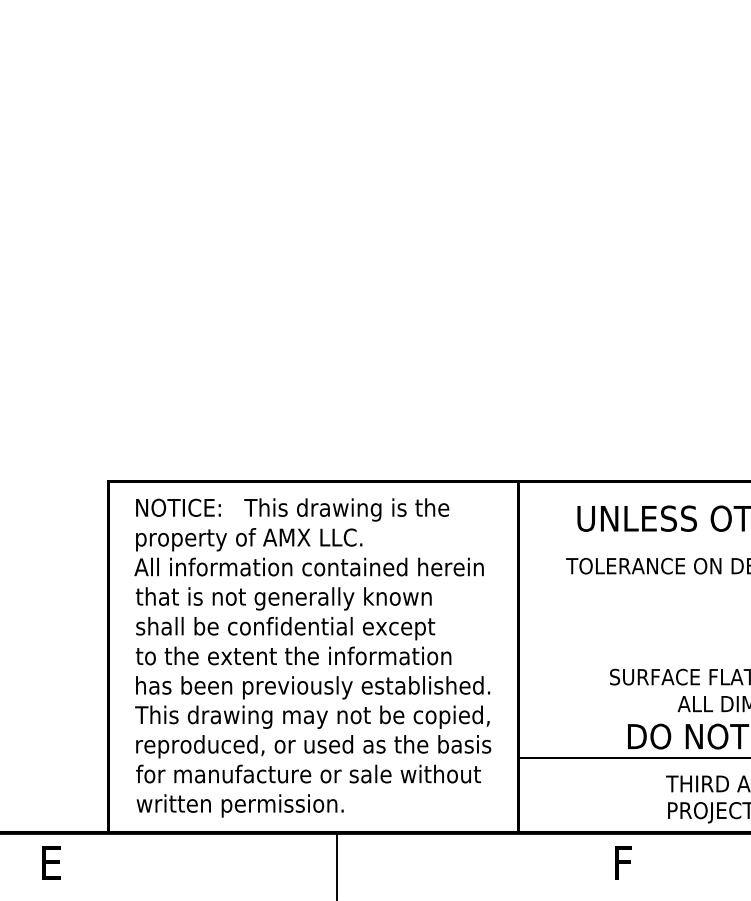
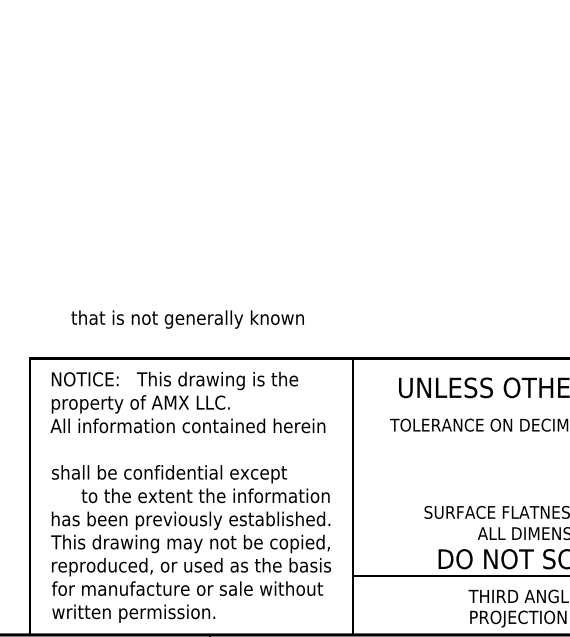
text: (283, 598) -> (187, 319), moved
text: (293, 655) -> (205, 495), moved

